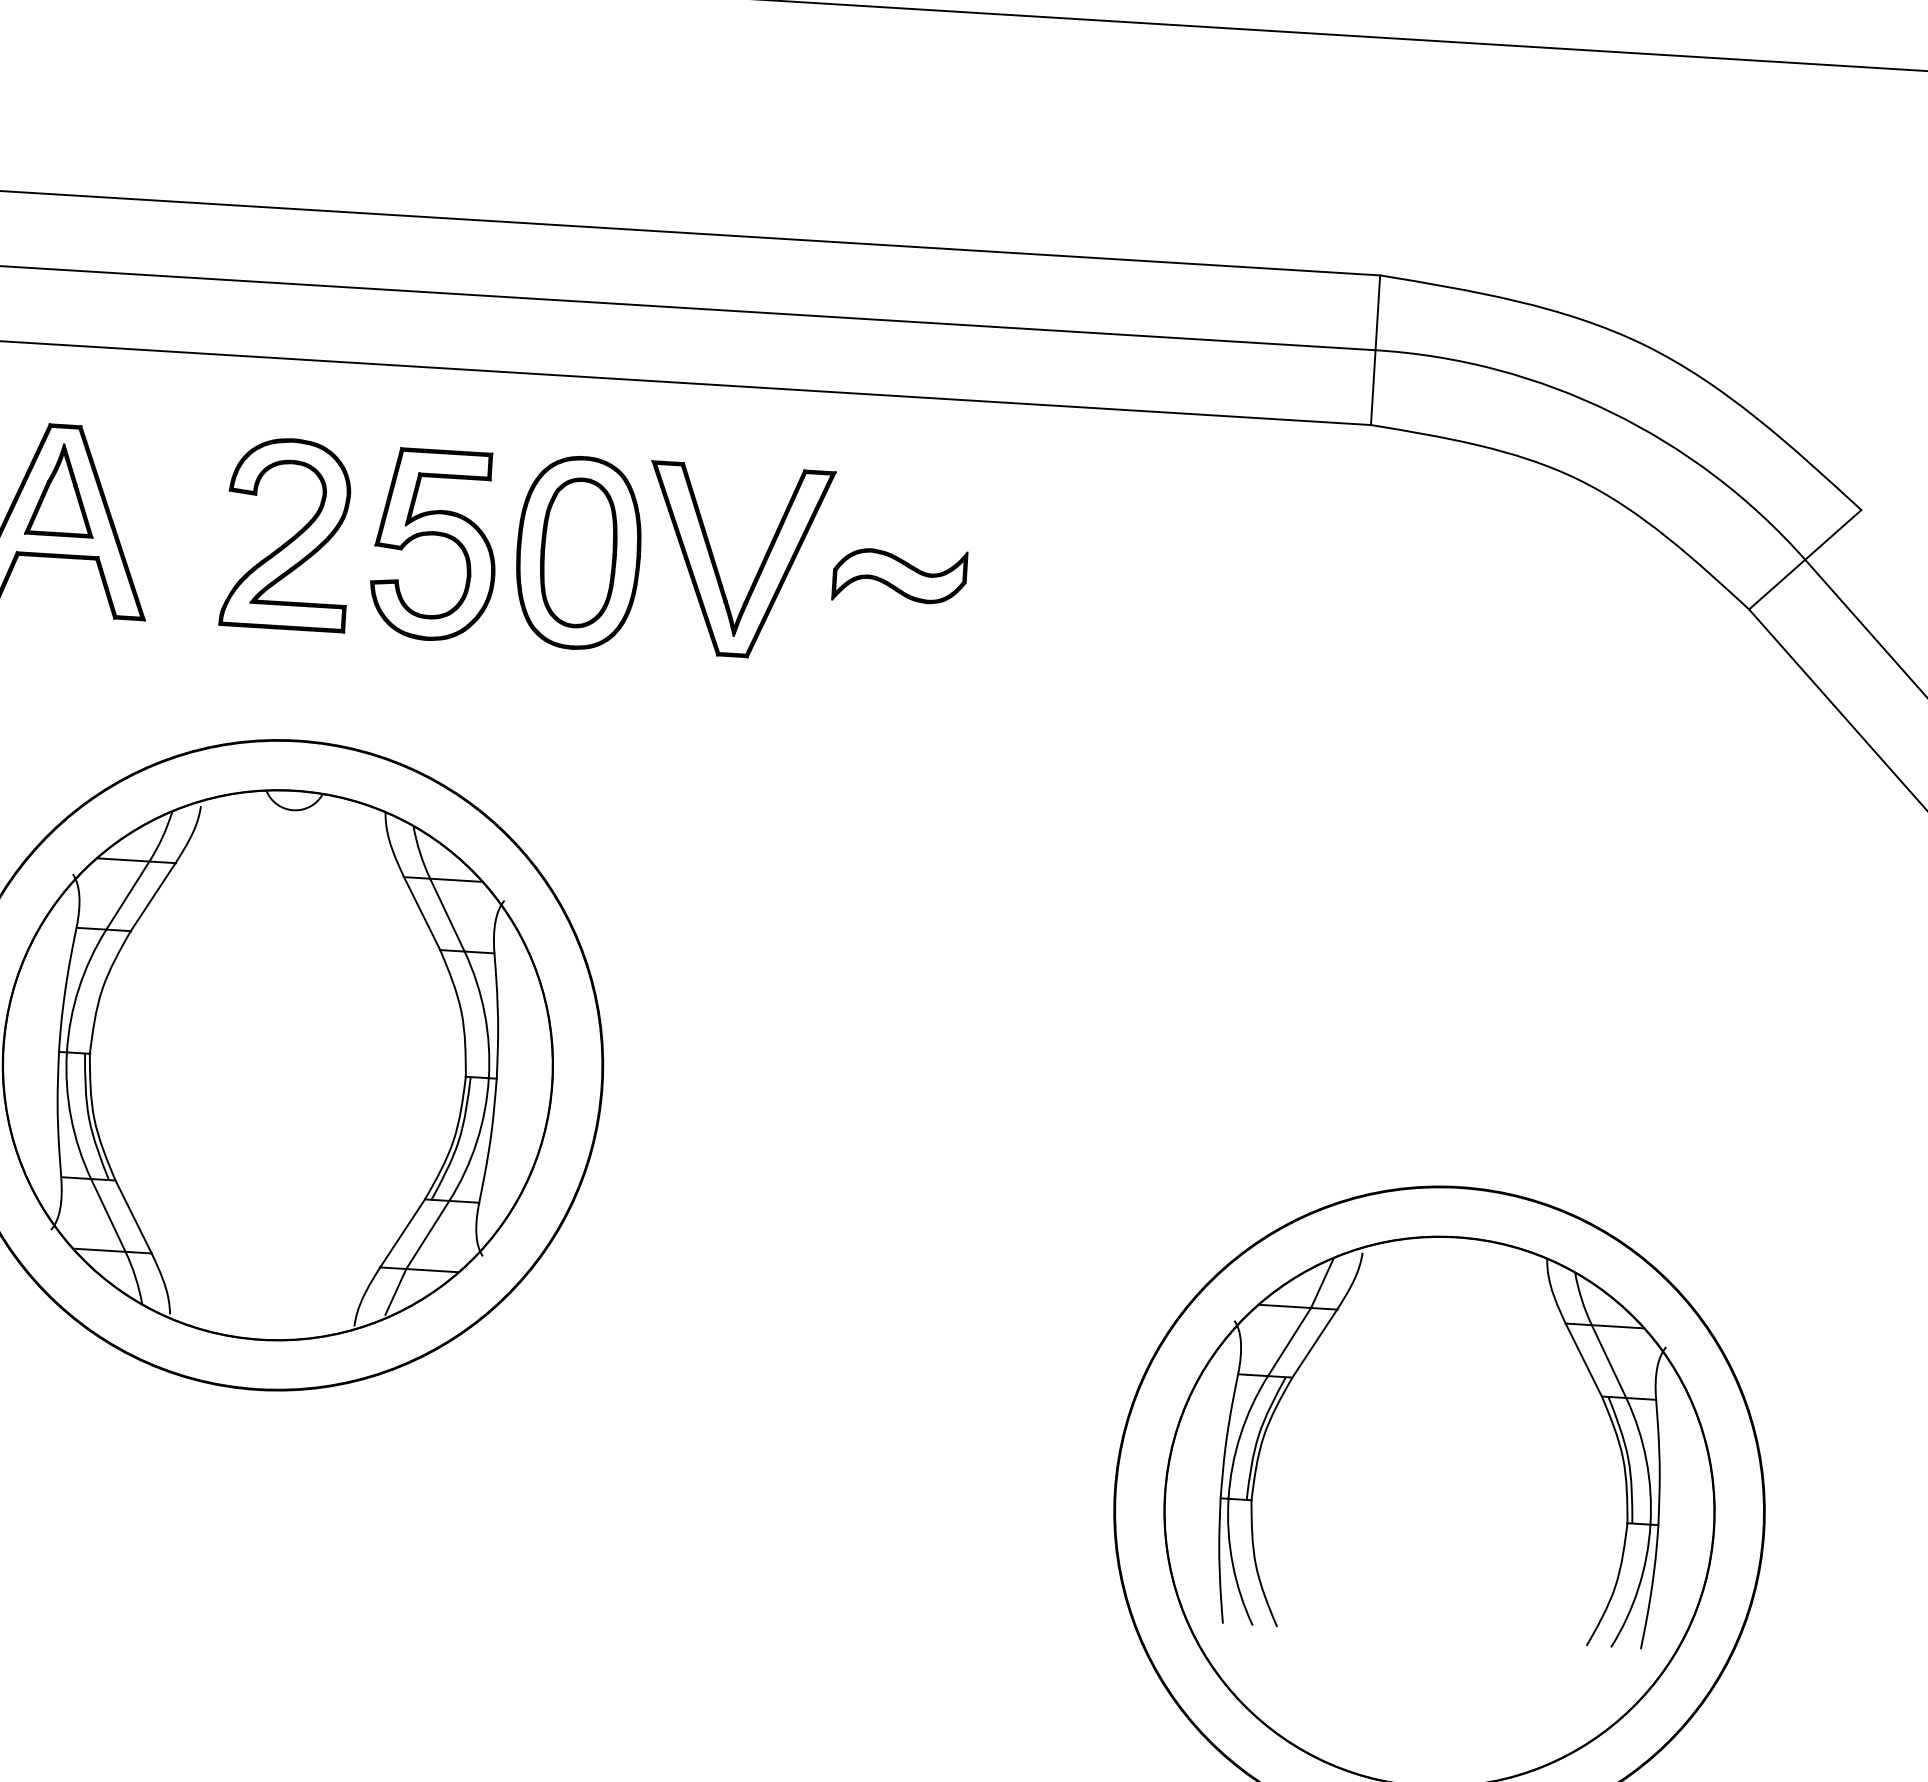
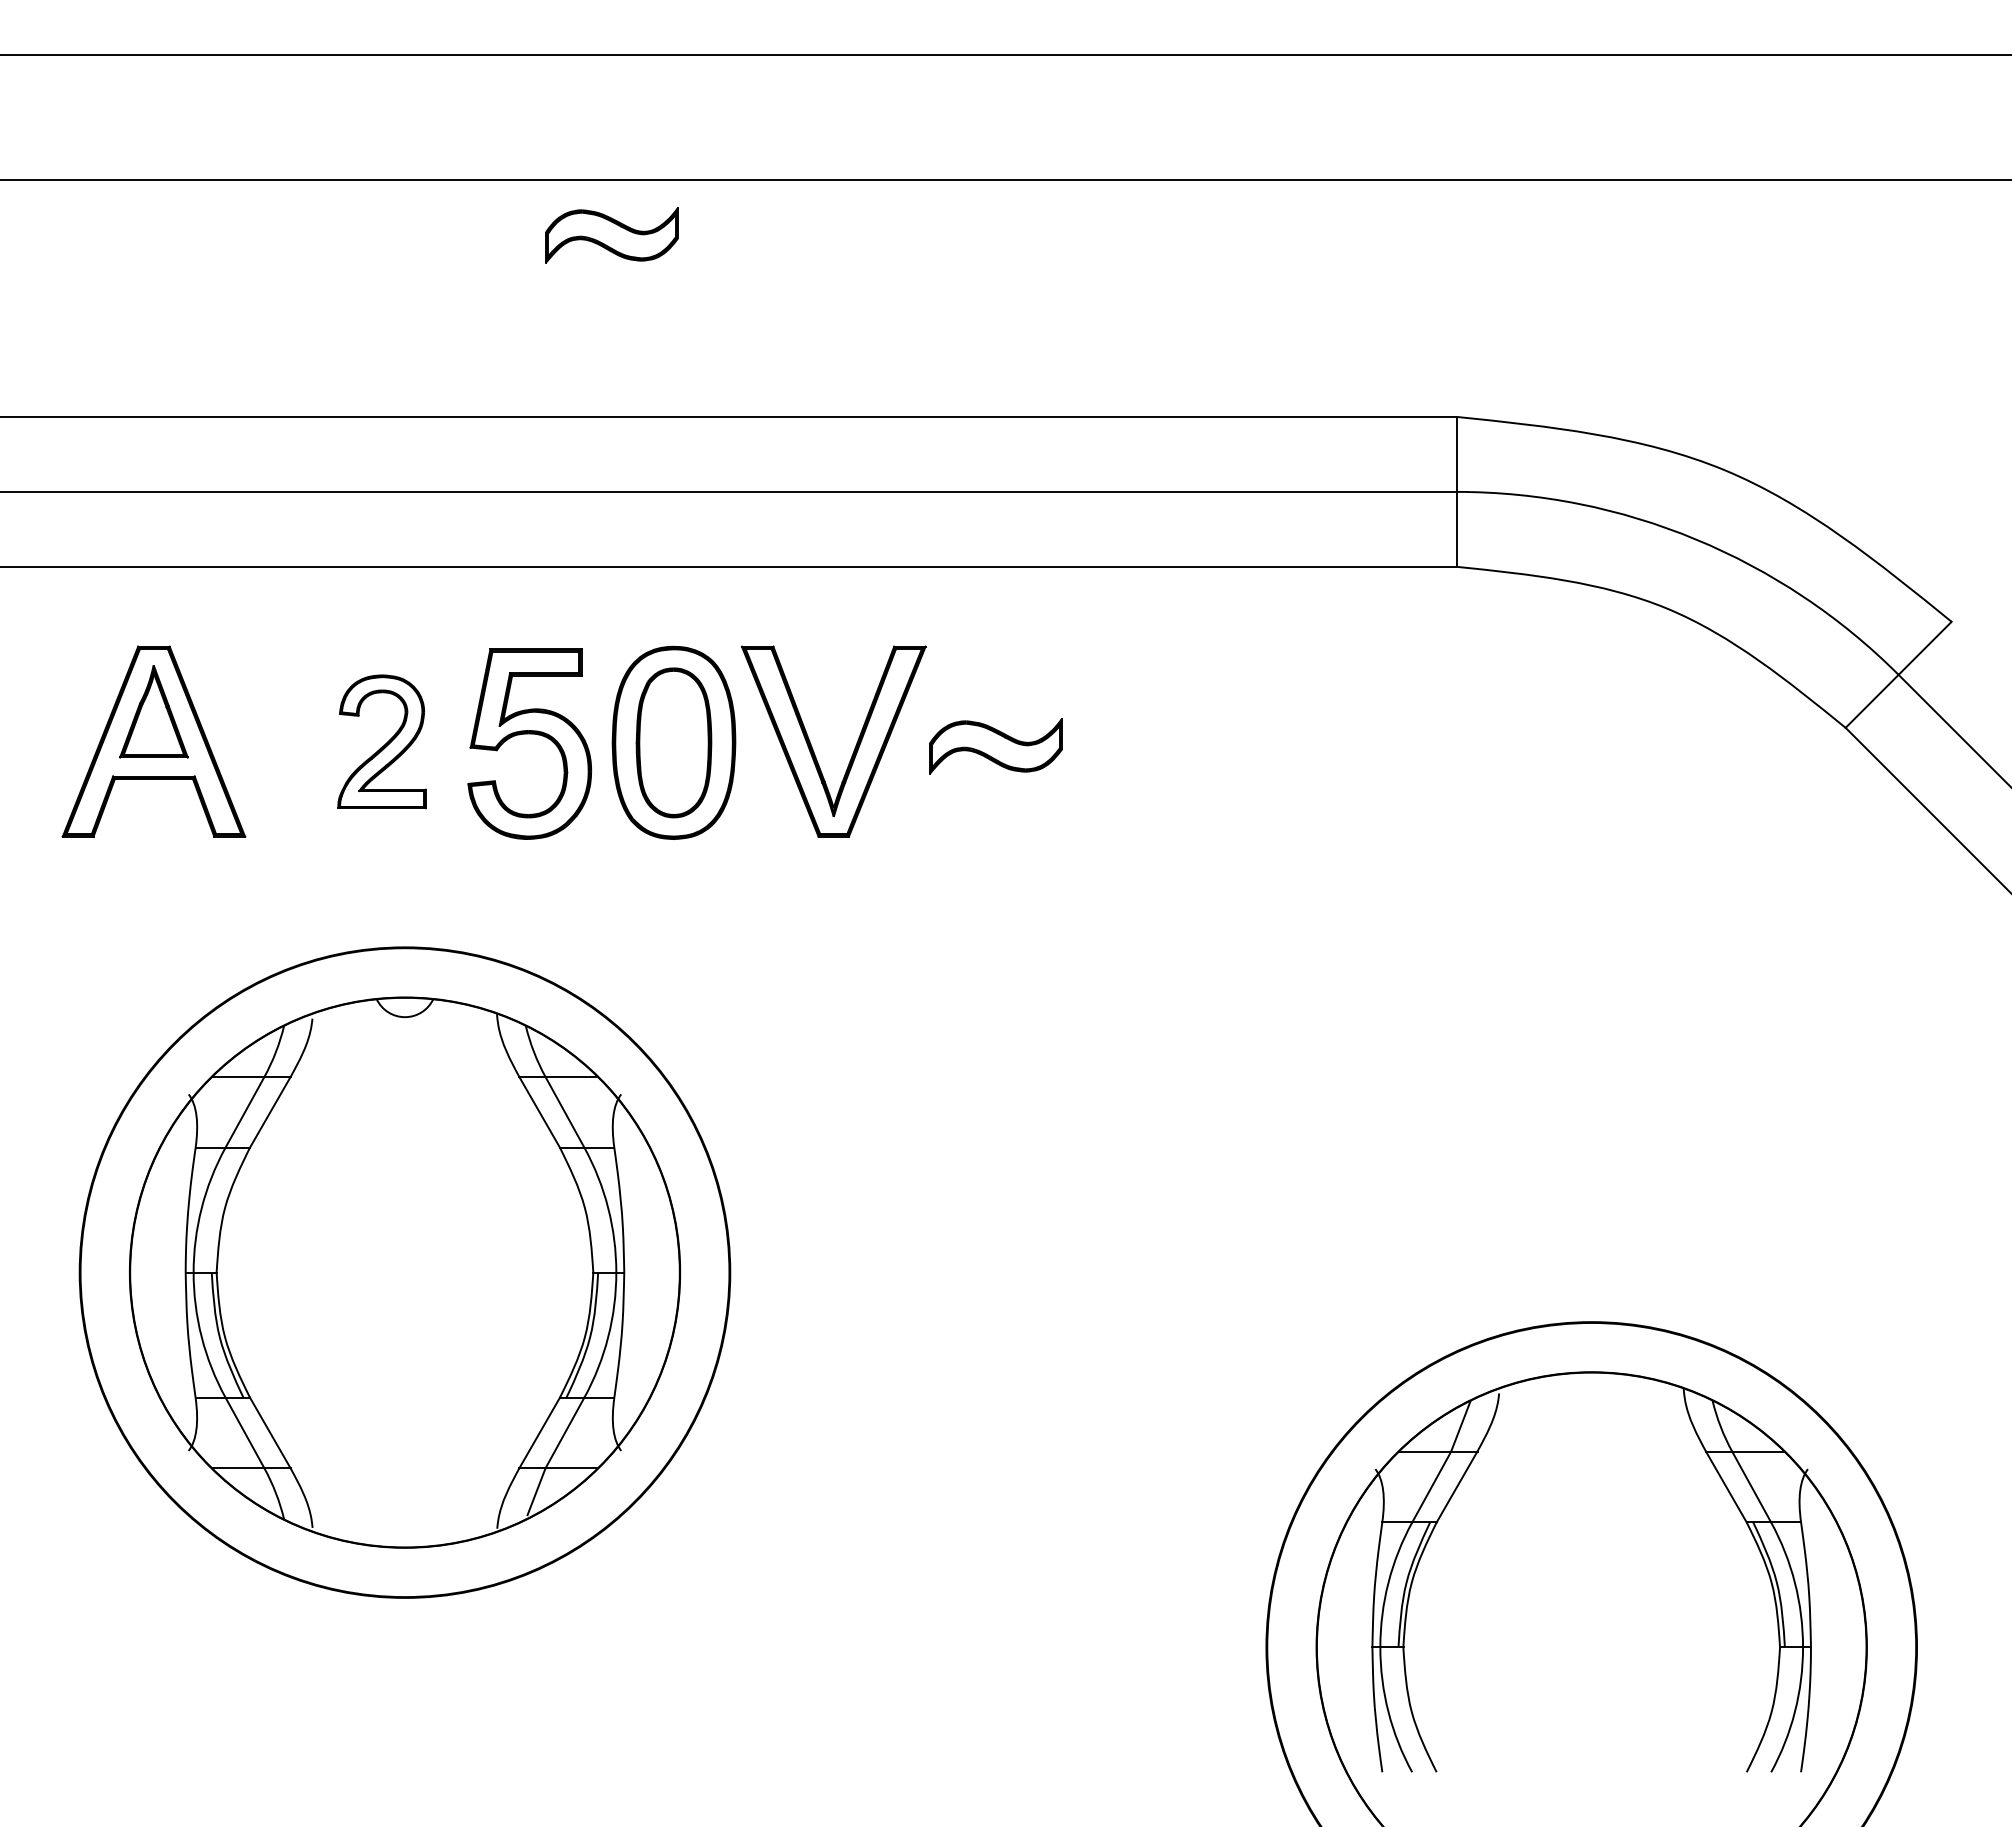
part: (547, 42) -> (611, 235), added
part: (286, 533) -> (381, 741), size x0.7

